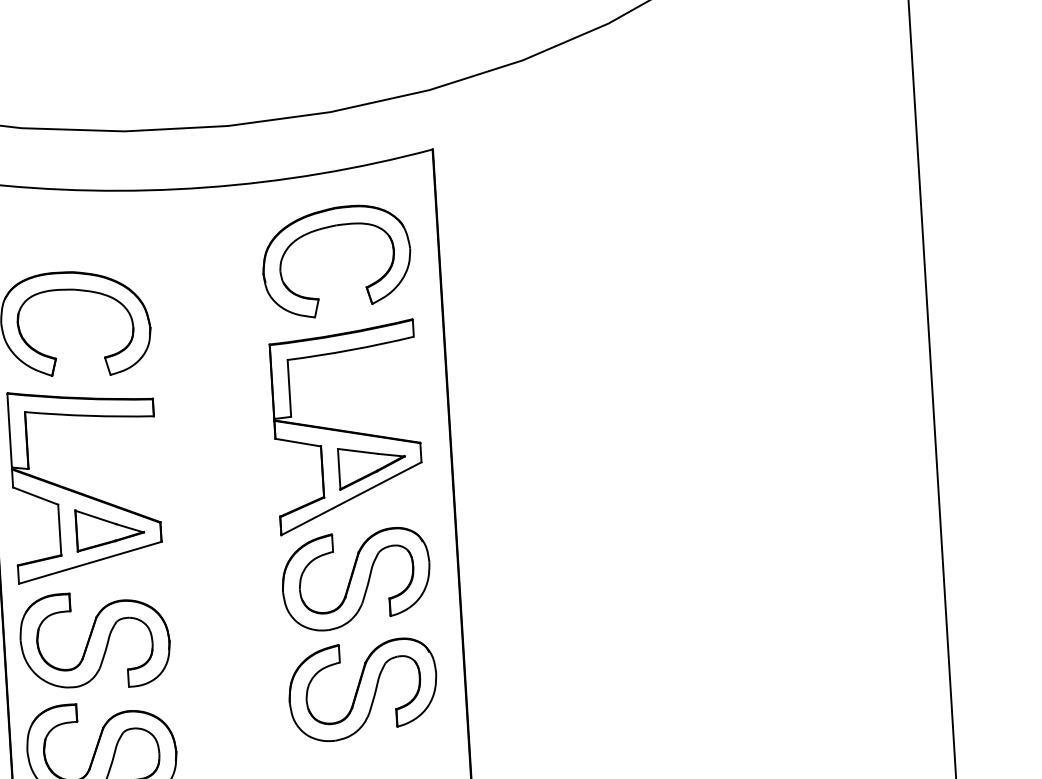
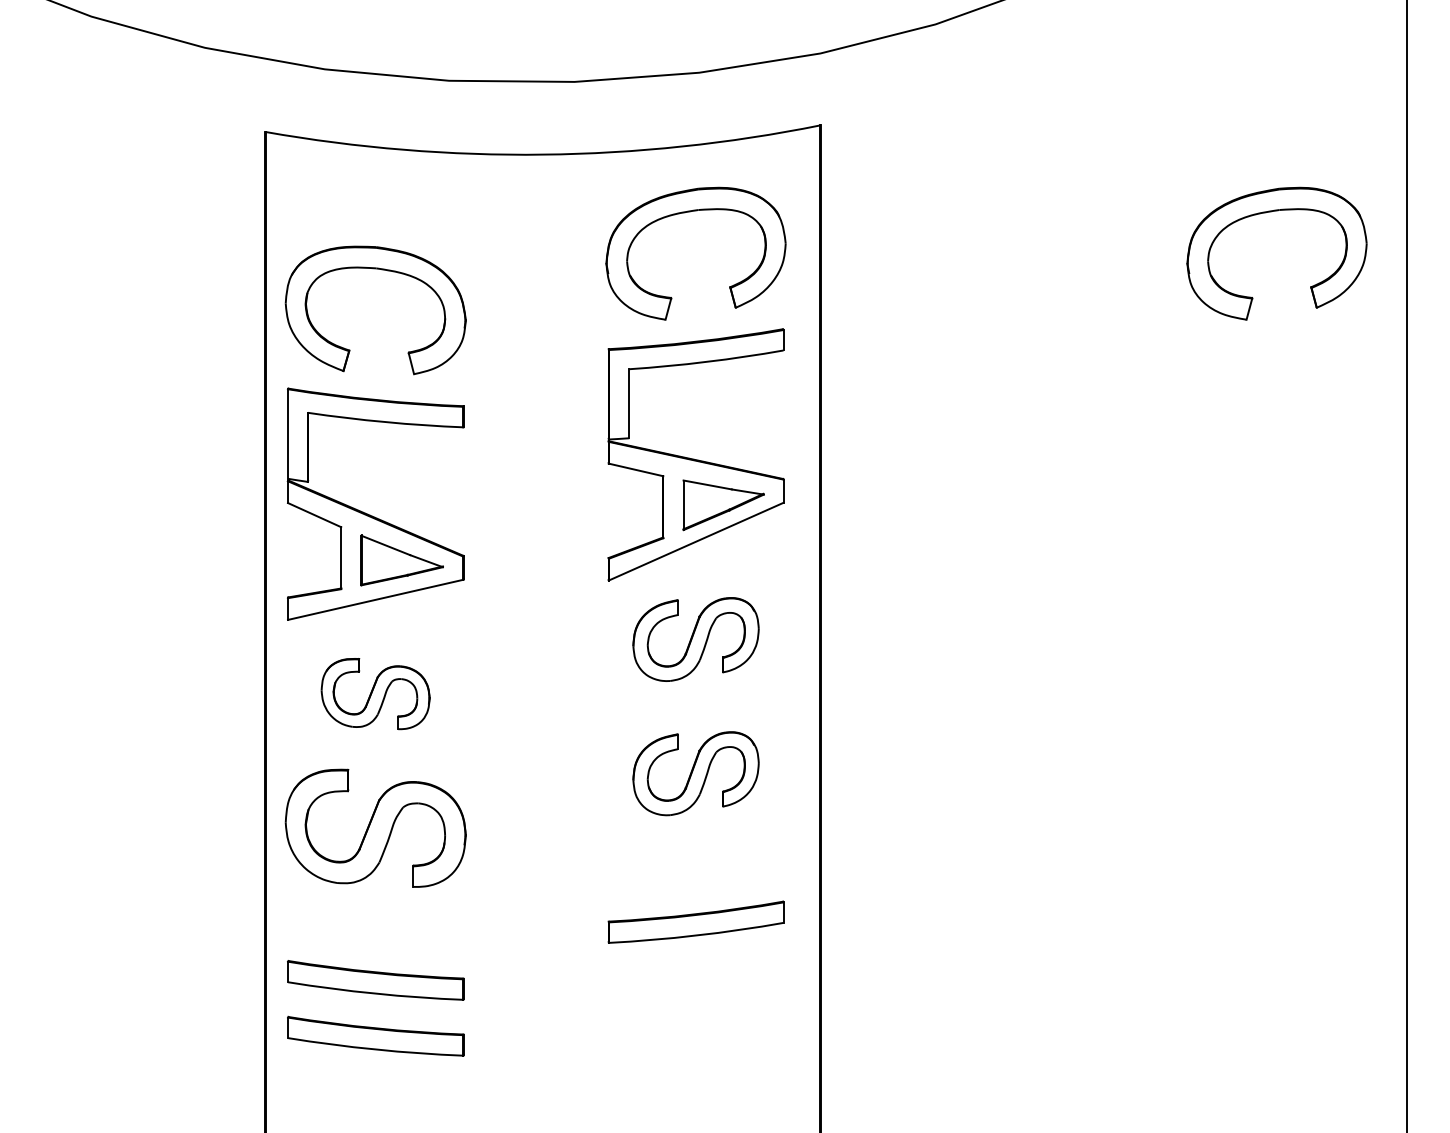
part: (808, 198) -> (1271, 212), added
part: (355, 579) -> (695, 639), size x0.7
part: (94, 640) -> (375, 693), size x0.6
part: (362, 689) -> (695, 773), size x0.7

